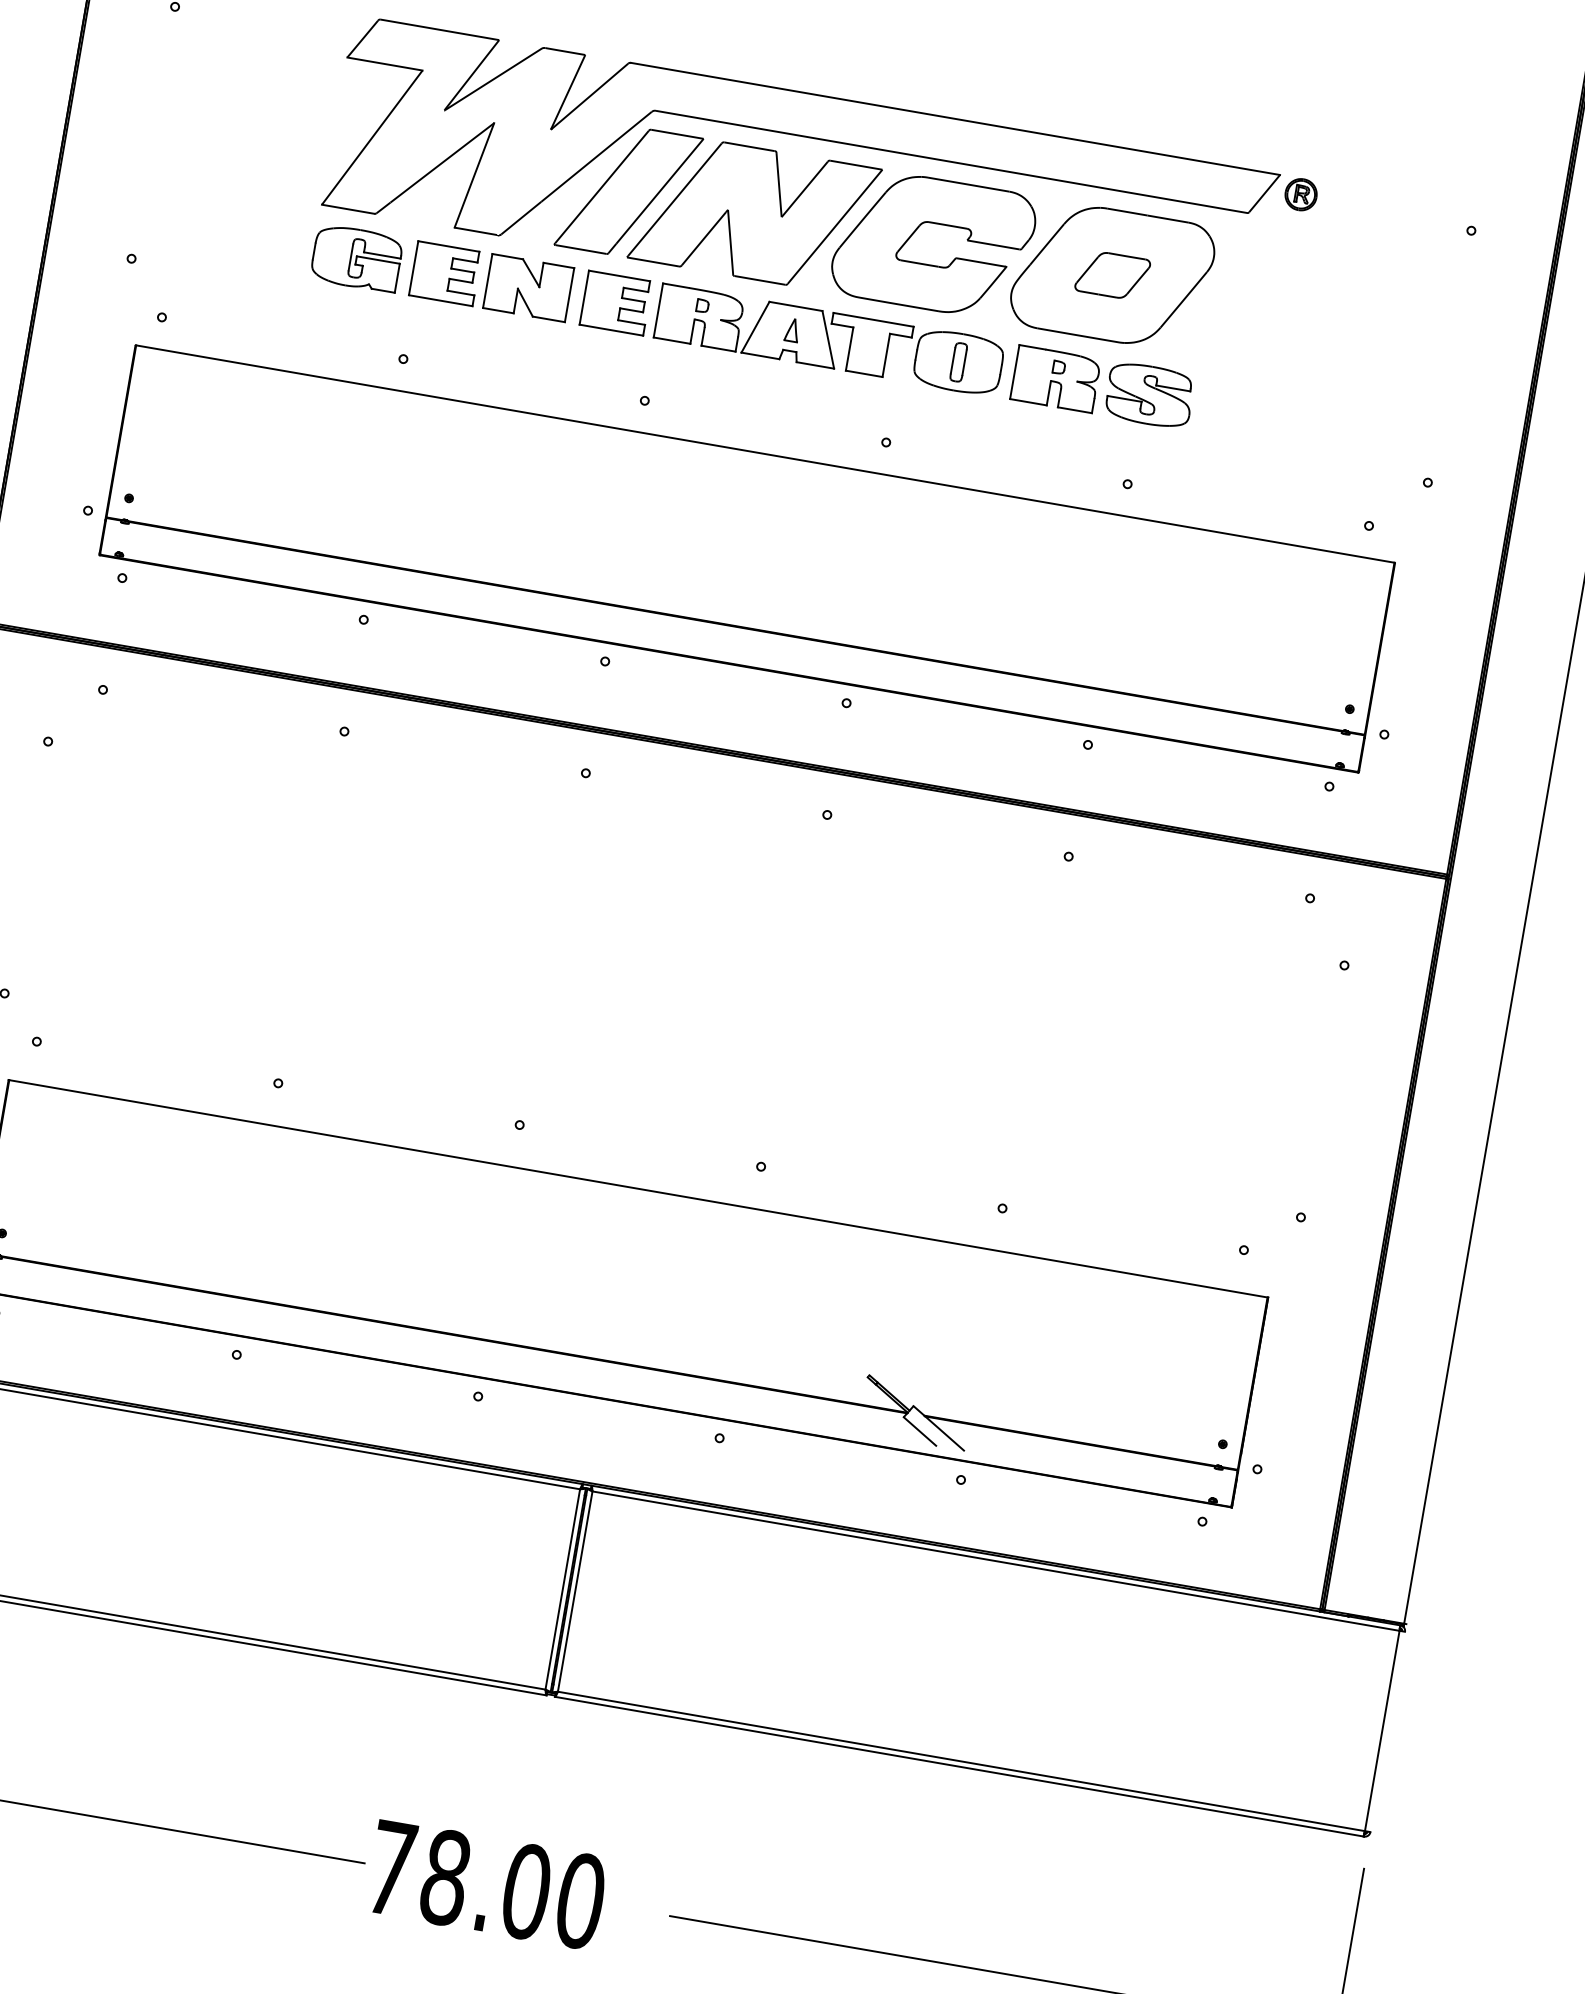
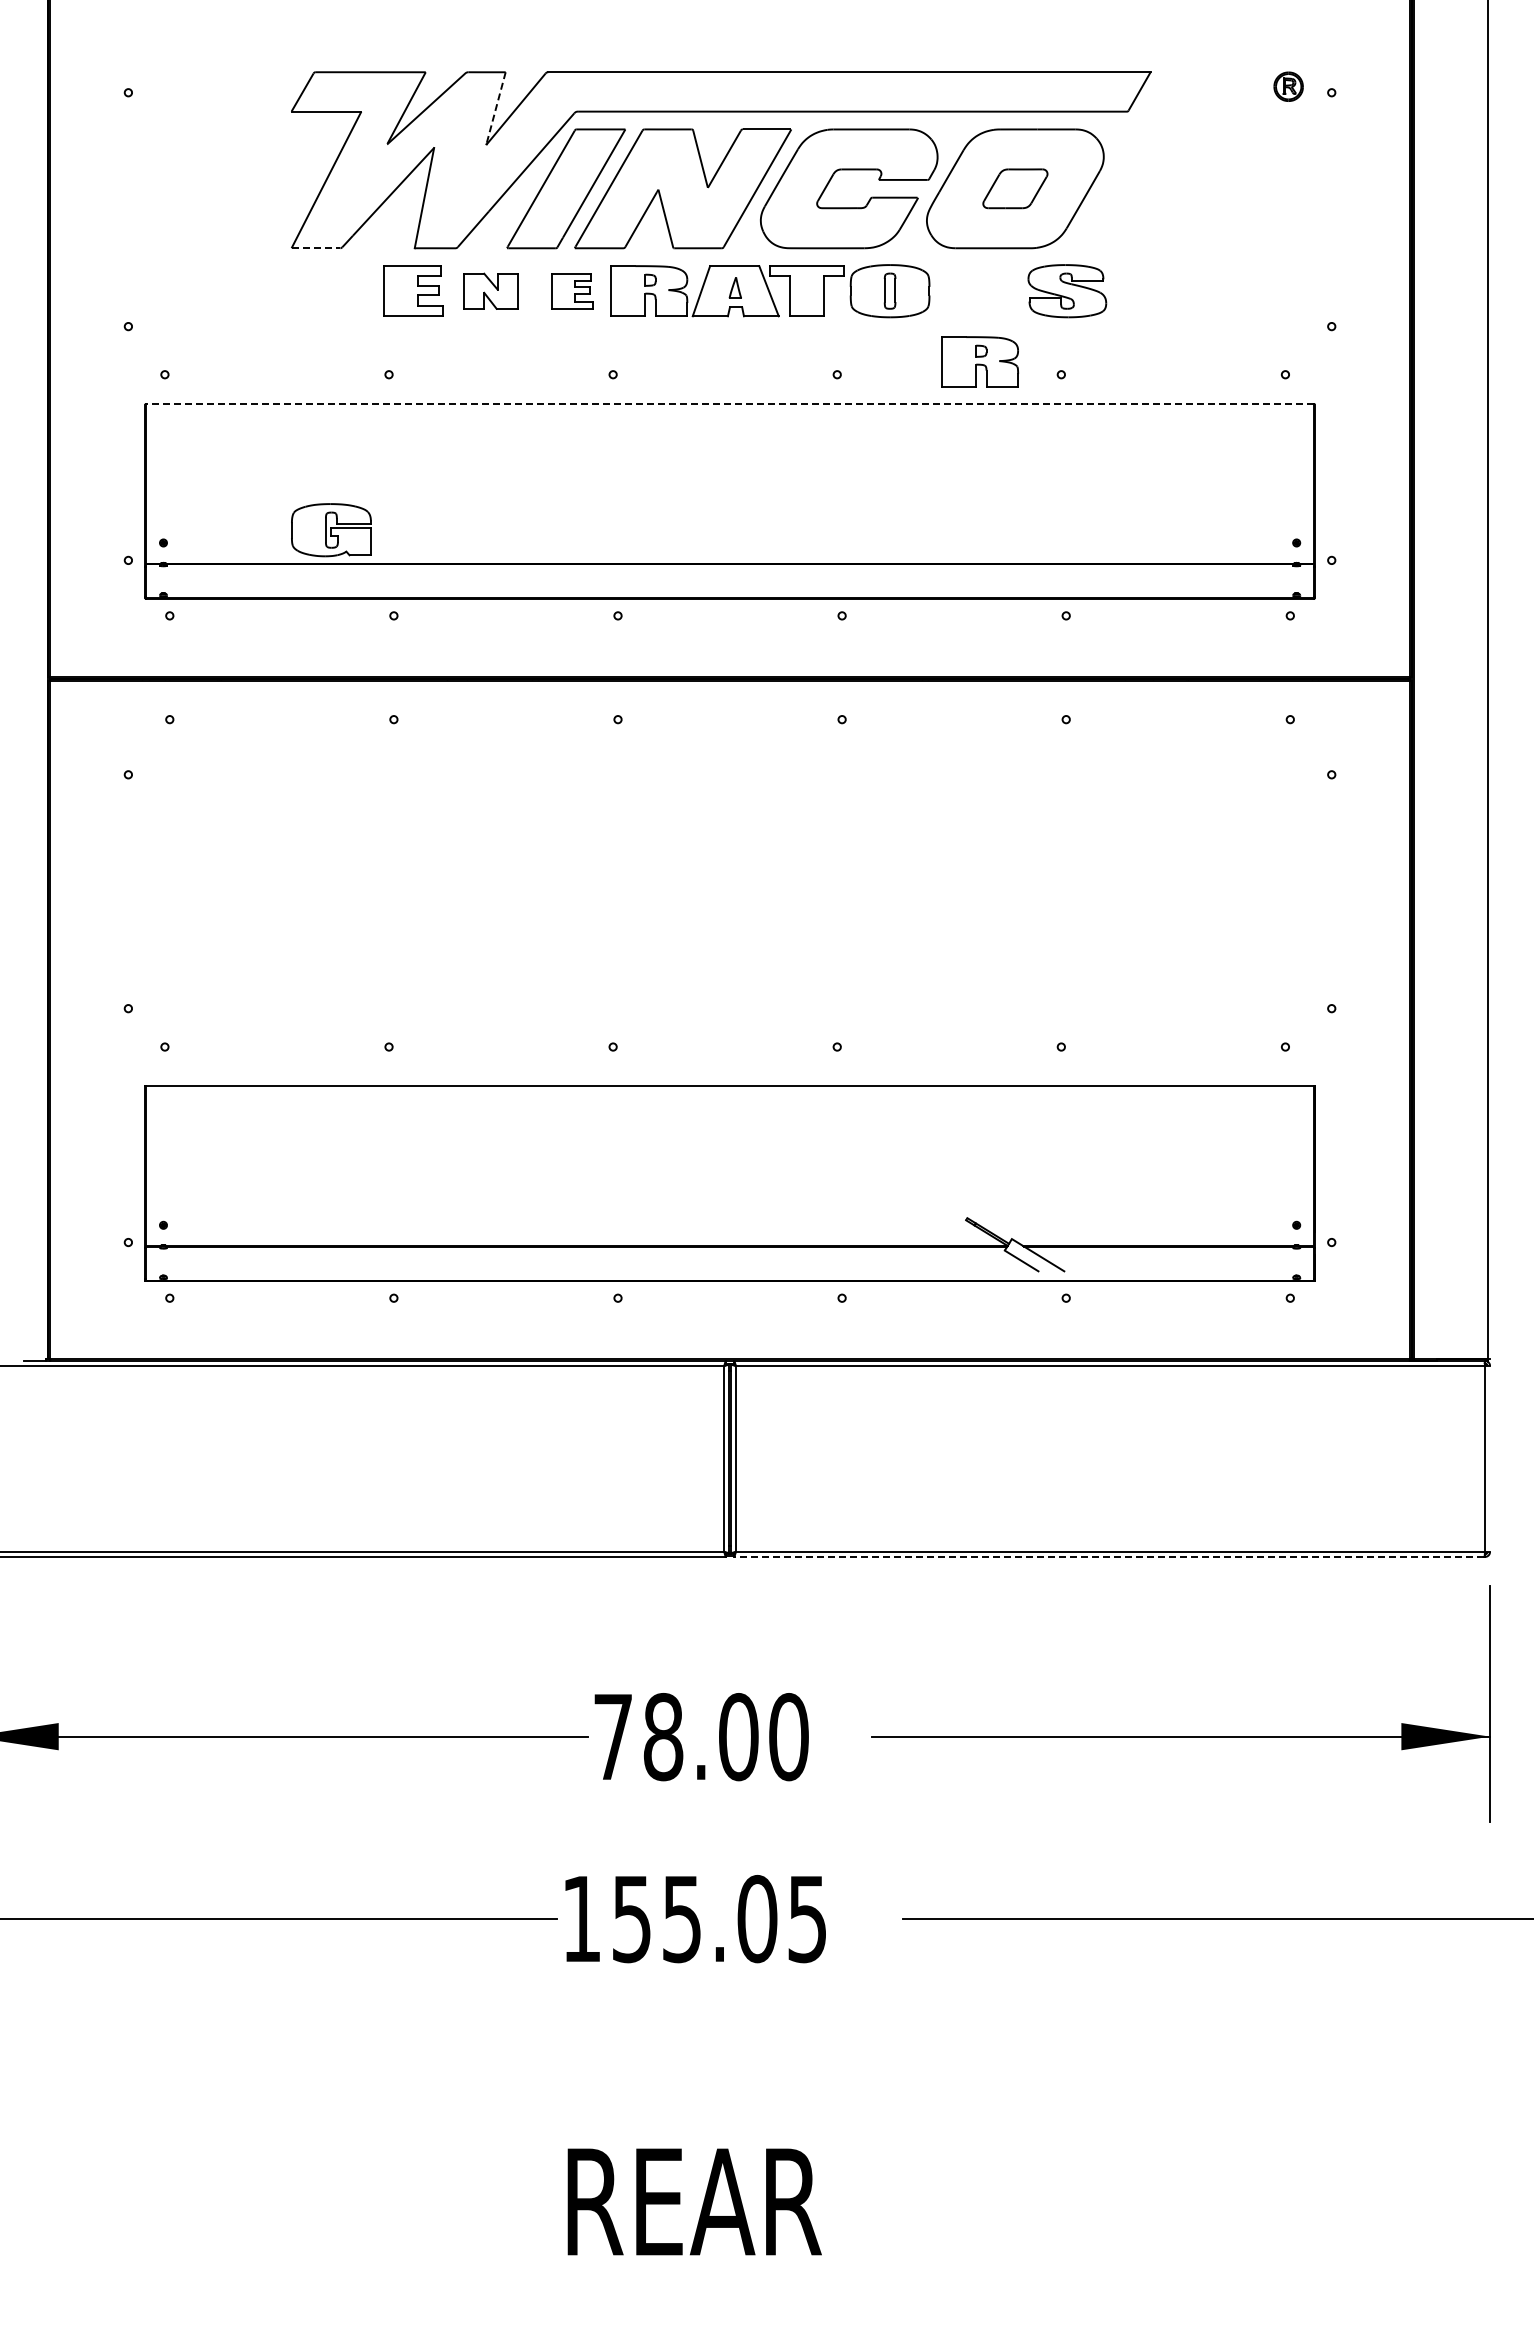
line: (567, 92) -> (495, 108), solid -> dashed
part: (1301, 194) -> (1288, 86), moved
line: (348, 209) -> (316, 248), solid -> dashed
part: (356, 258) -> (331, 530), moved
part: (528, 288) -> (490, 291), size x0.7
part: (616, 302) -> (572, 290), size x0.7
part: (1055, 378) -> (979, 361), moved
line: (764, 453) -> (729, 403), solid -> dashed
line: (958, 1766) -> (1108, 1556), solid -> dashed

